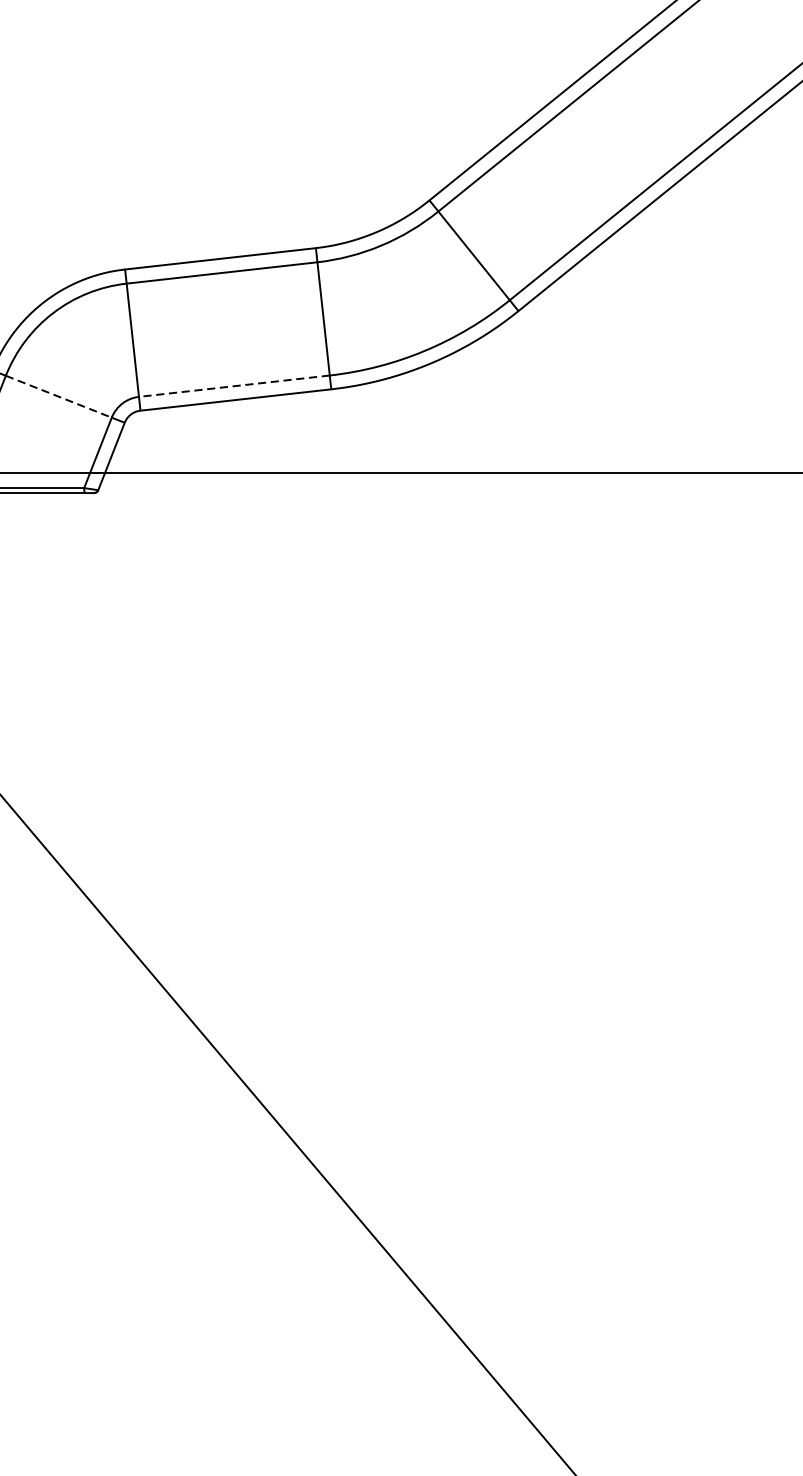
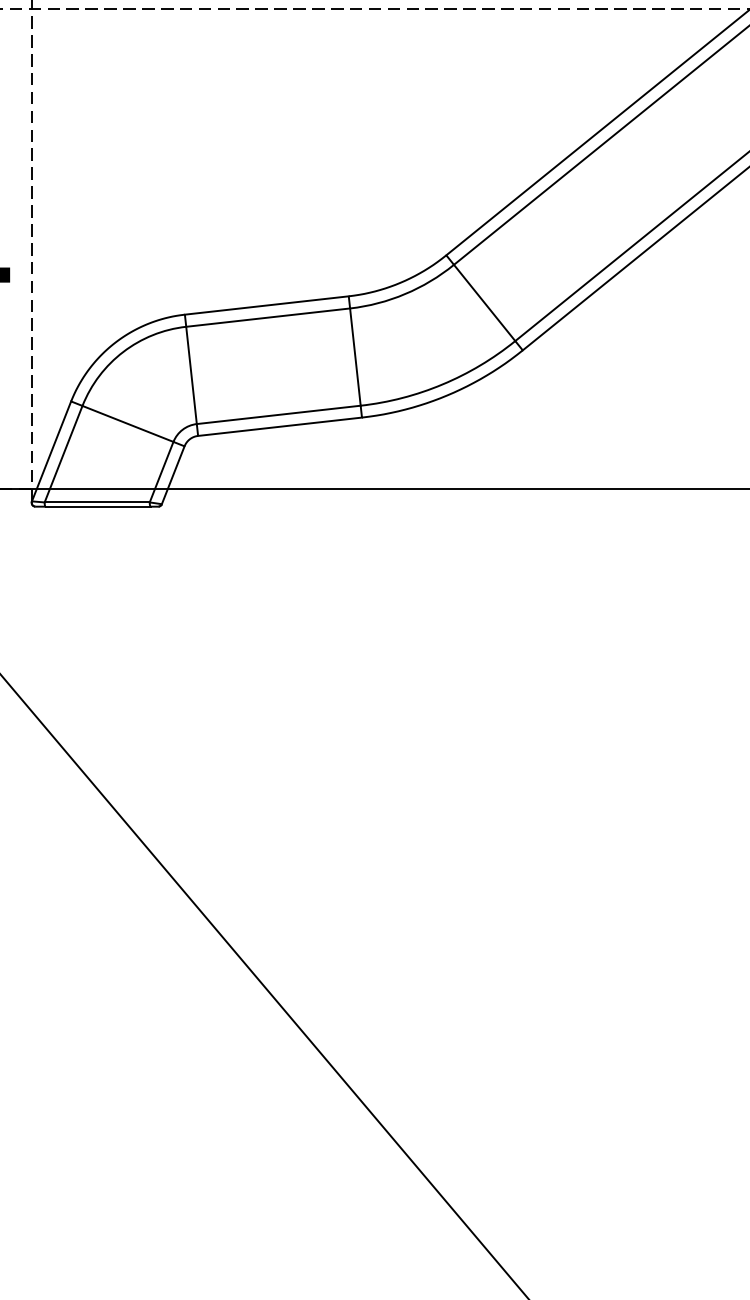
line: (234, 385) -> (278, 414), dashed -> solid
line: (58, 396) -> (127, 423), dashed -> solid

